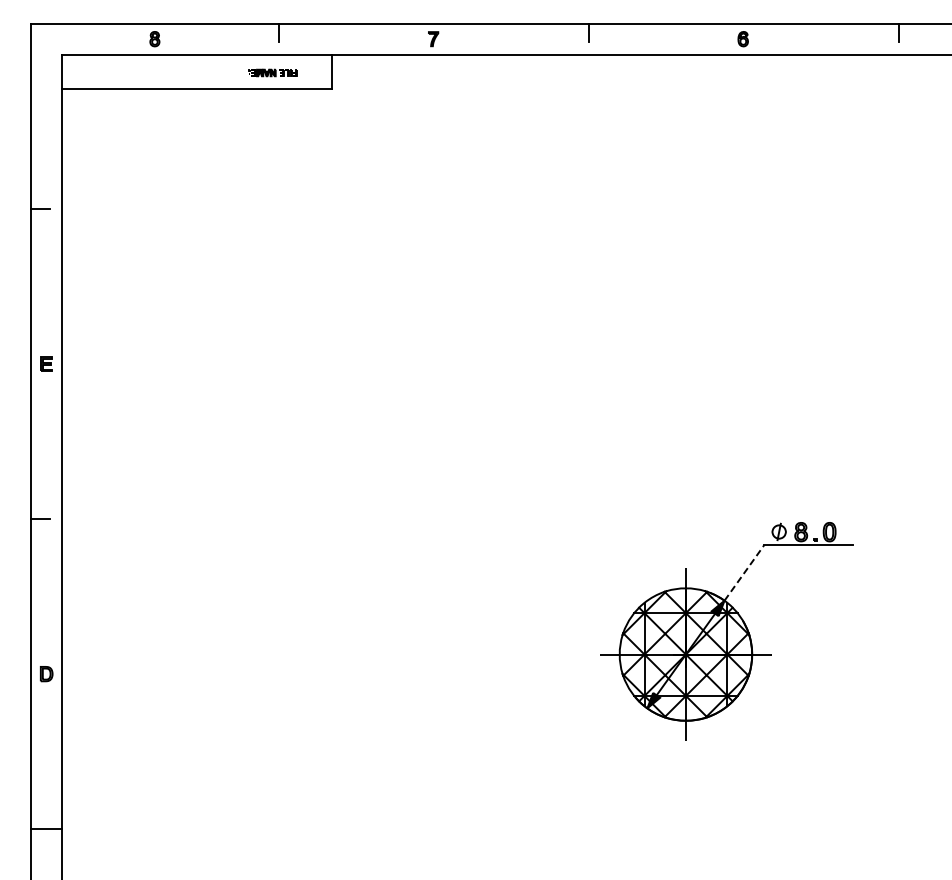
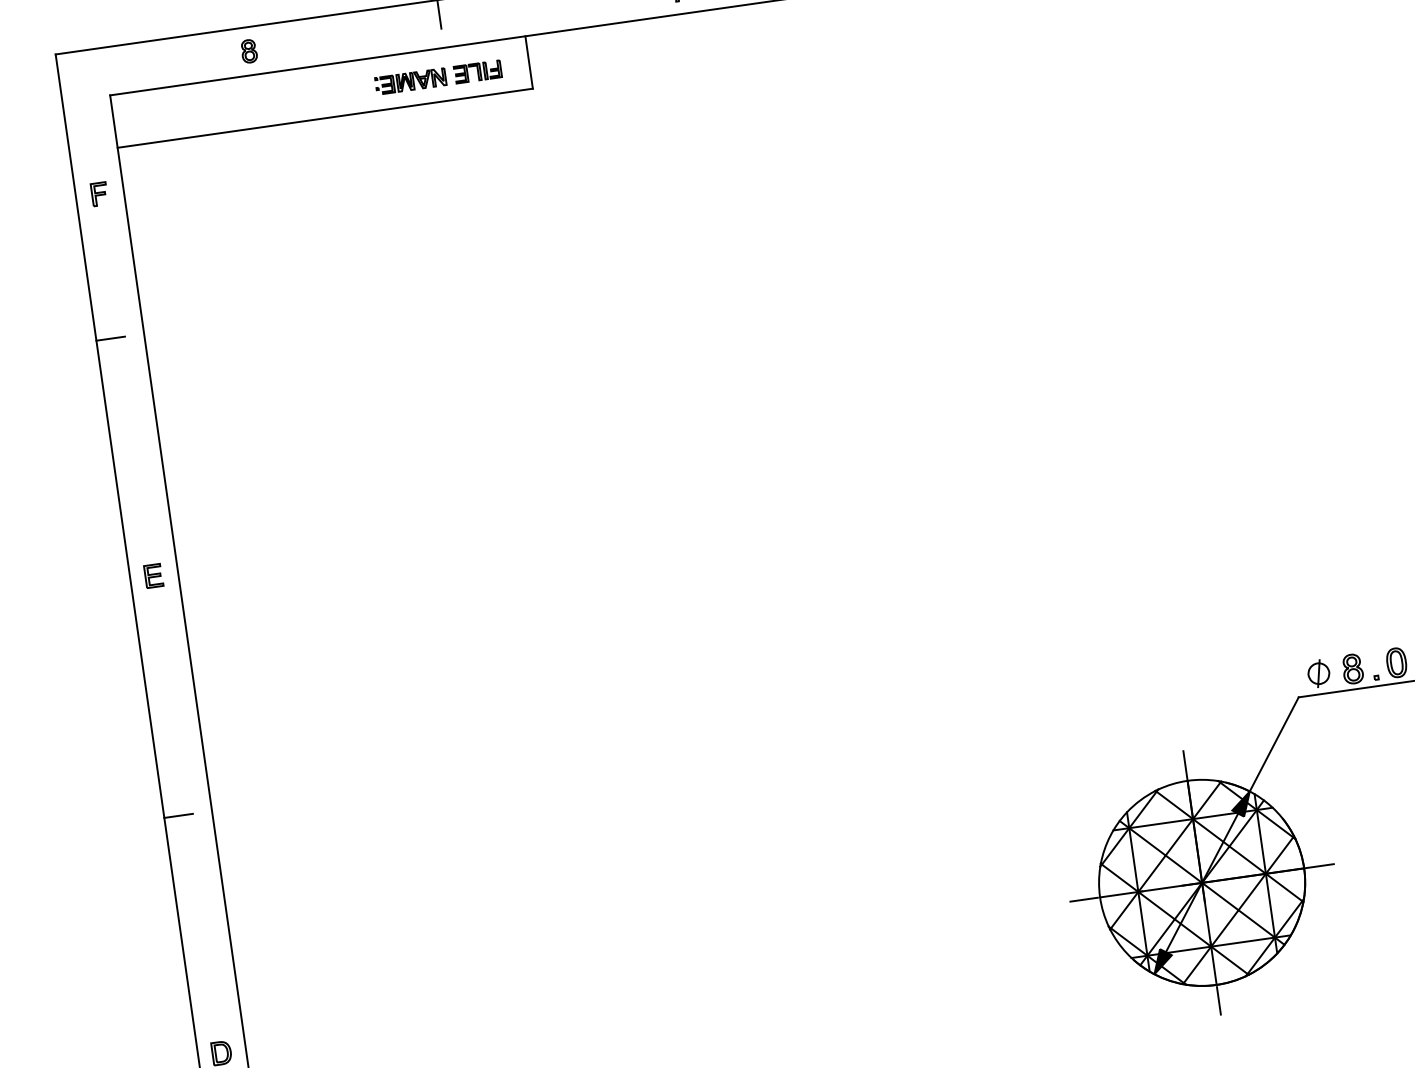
part: (272, 72) -> (437, 76), size x1.67
part: (46, 116) -> (99, 194), added
line: (744, 572) -> (1274, 743), dashed -> solid

